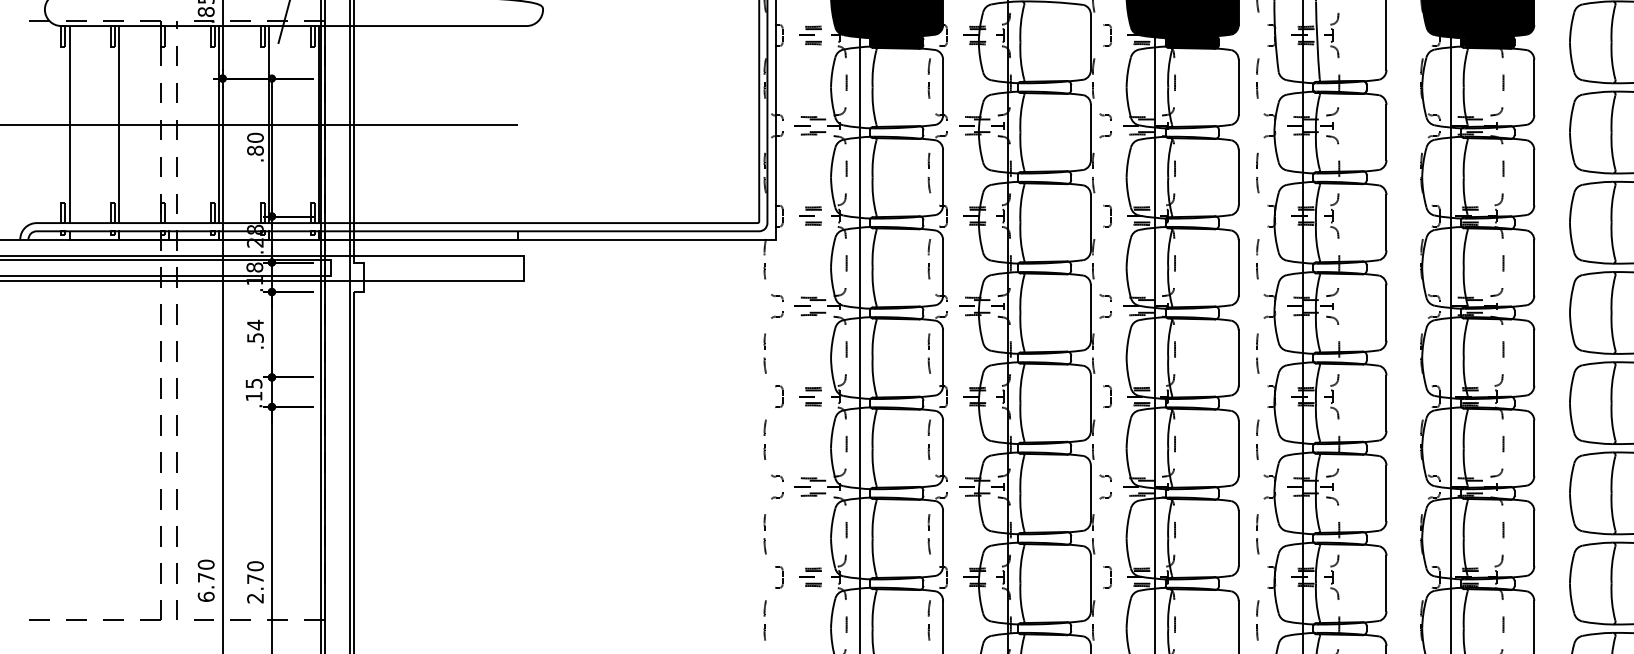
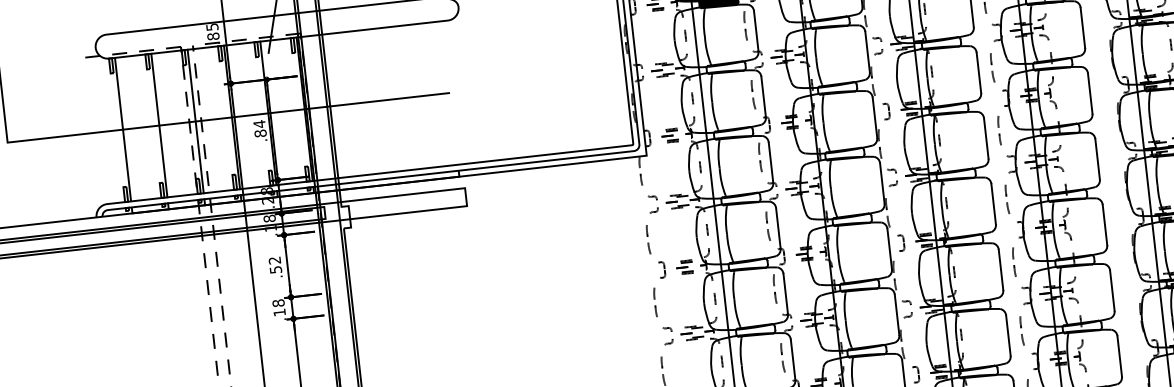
line: (169, 124) -> (195, 121), added
text: (255, 137) -> (259, 123), .80 -> .84
text: (255, 324) -> (274, 260), .54 -> .52
text: (253, 383) -> (278, 303), .15 -> .18

